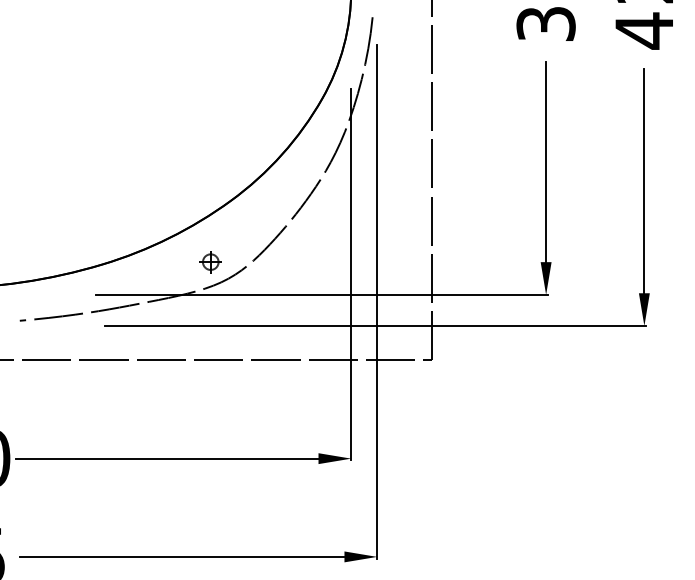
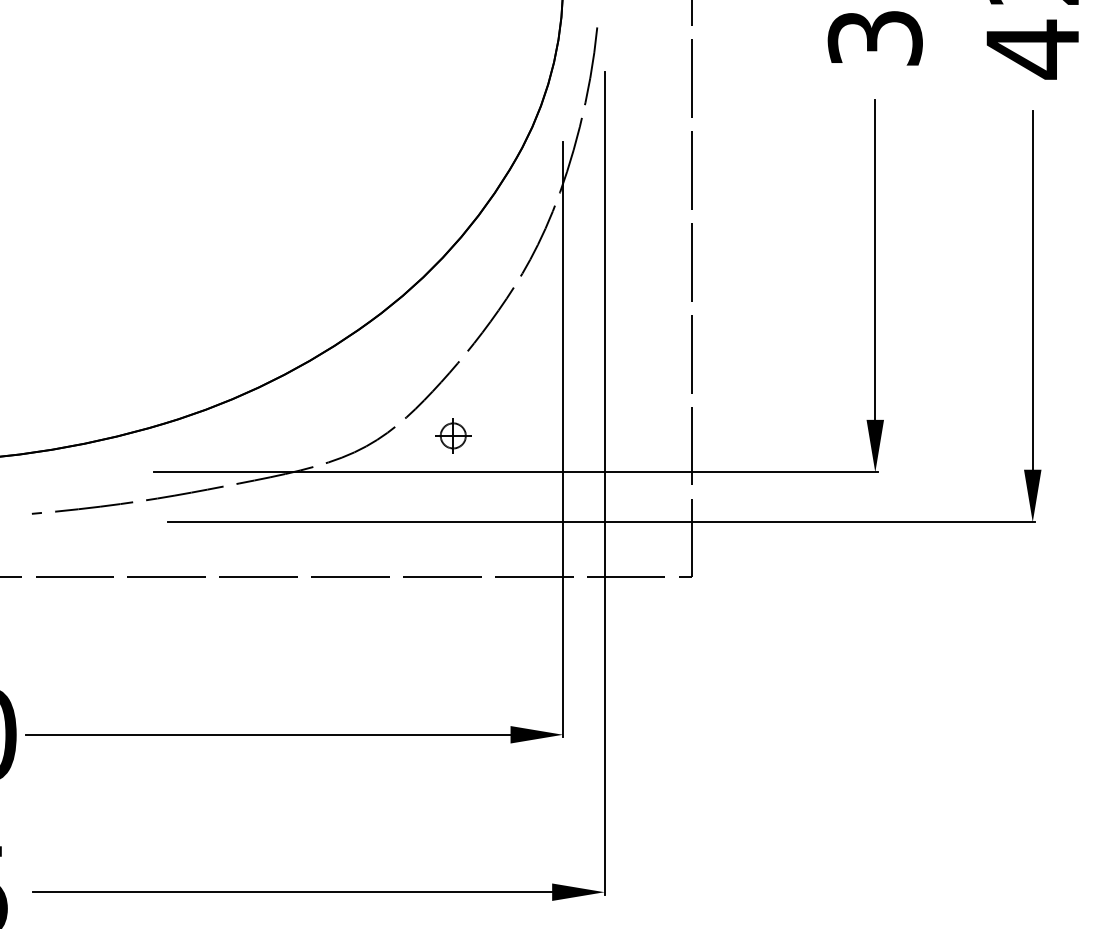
part: (210, 262) -> (452, 436), moved

